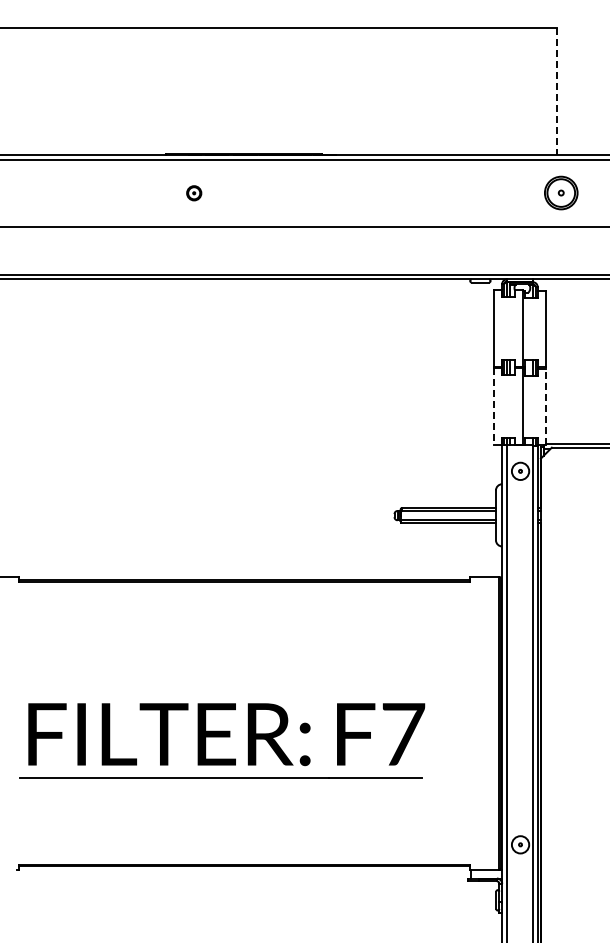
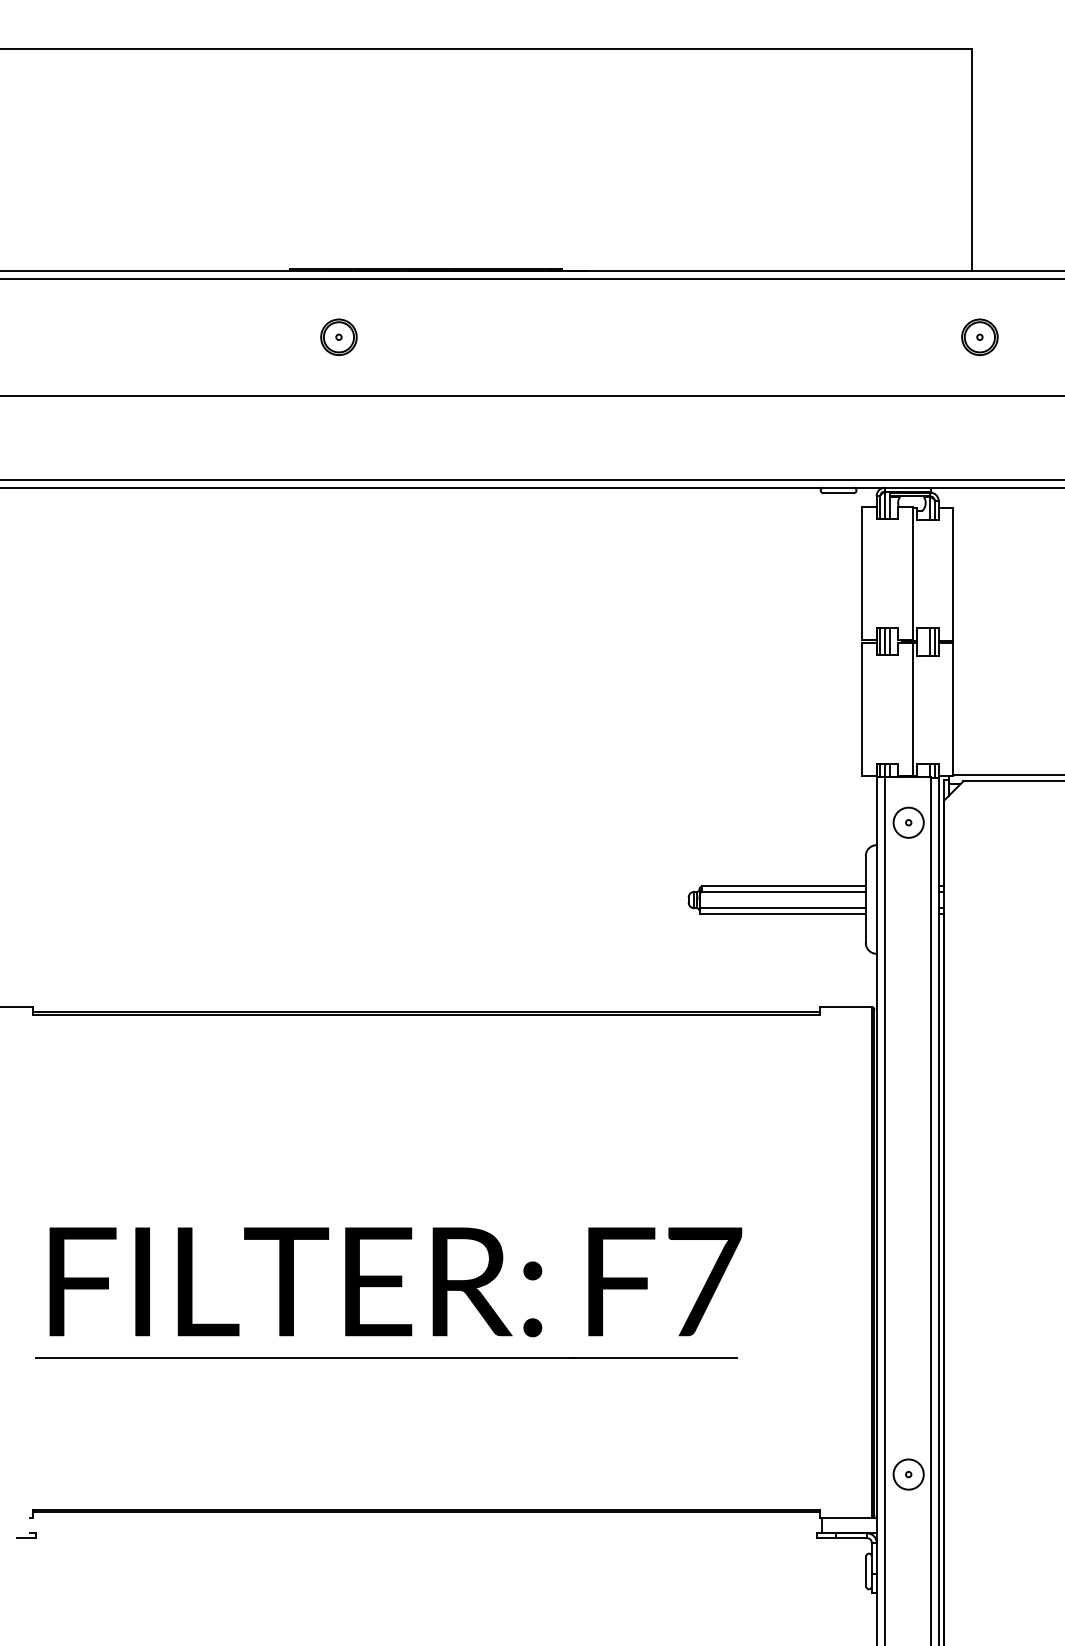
line: (556, 92) -> (971, 161), dashed -> solid
part: (194, 193) -> (339, 337), size x1.43
part: (561, 193) -> (980, 337), size x0.62
line: (493, 406) -> (861, 709), dashed -> solid
line: (546, 406) -> (953, 709), dashed -> solid
part: (14, 879) -> (25, 1535), added

